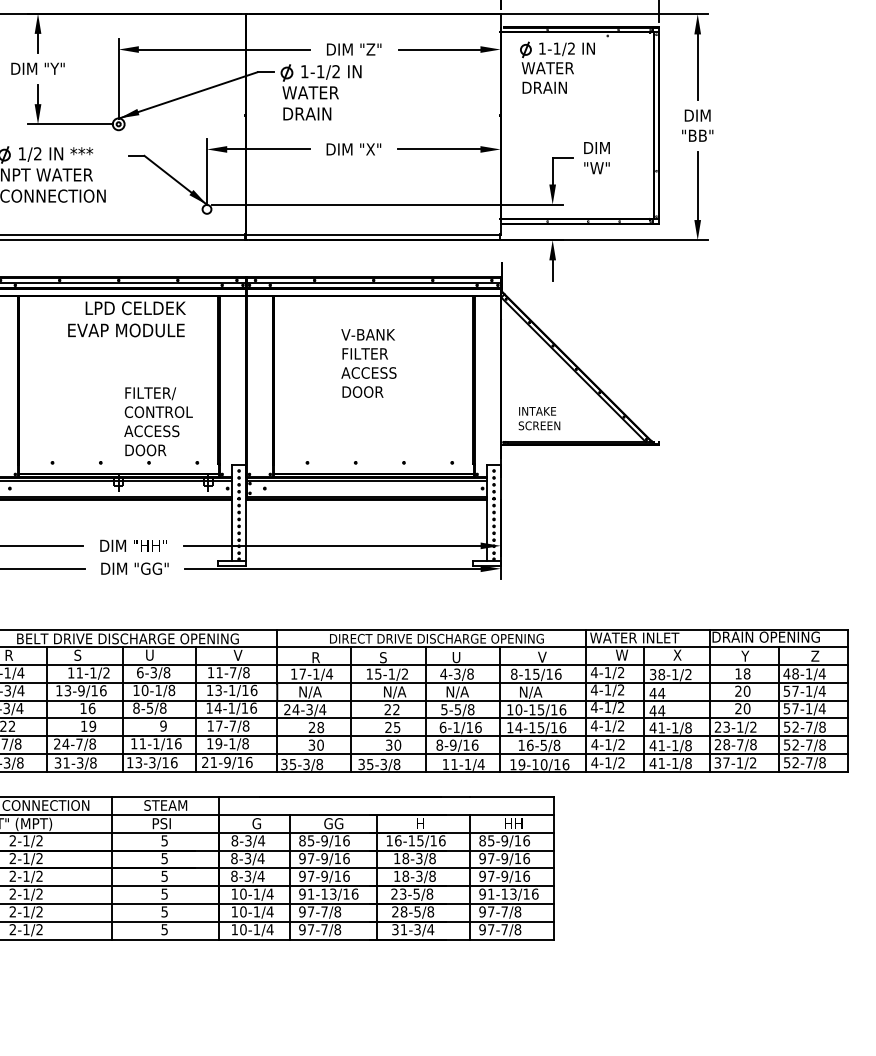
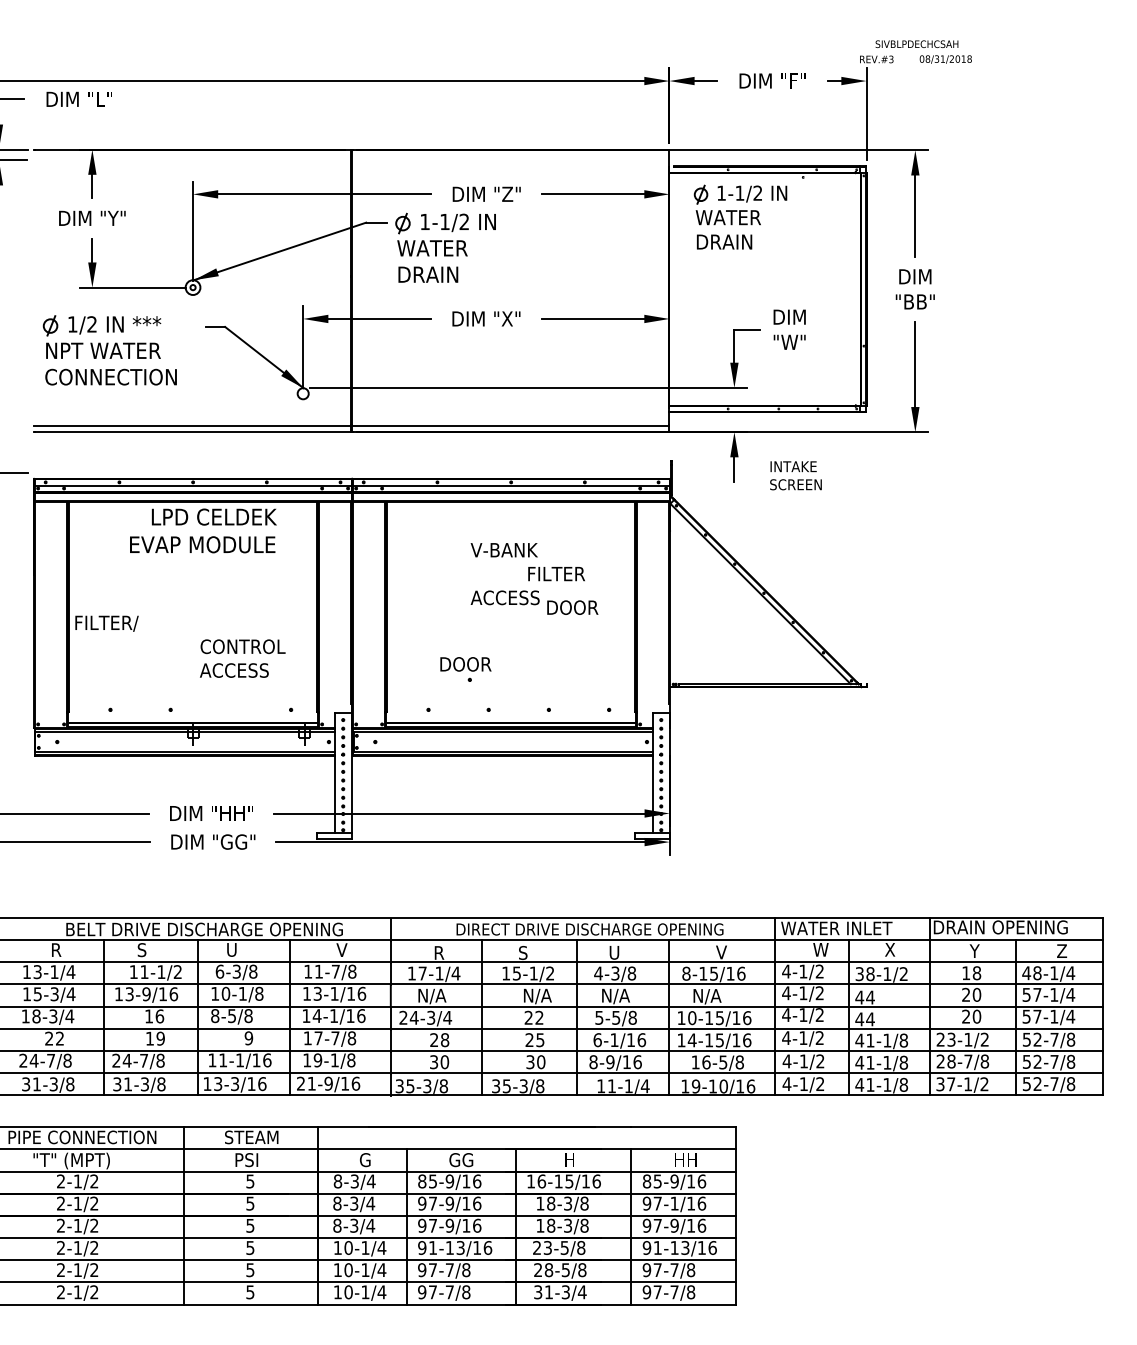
text: (365, 354) -> (556, 574), moved
text: (362, 391) -> (572, 607), moved
text: (150, 393) -> (106, 623), moved
text: (539, 418) -> (795, 475), moved
part: (145, 454) -> (465, 669), moved
text: (504, 858) -> (674, 1203), 97-9/16 -> 97-1/16

